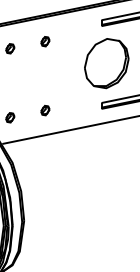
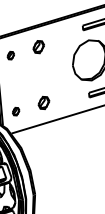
part: (45, 41) -> (38, 47), size x1.6
part: (45, 110) -> (44, 103), size x1.6

